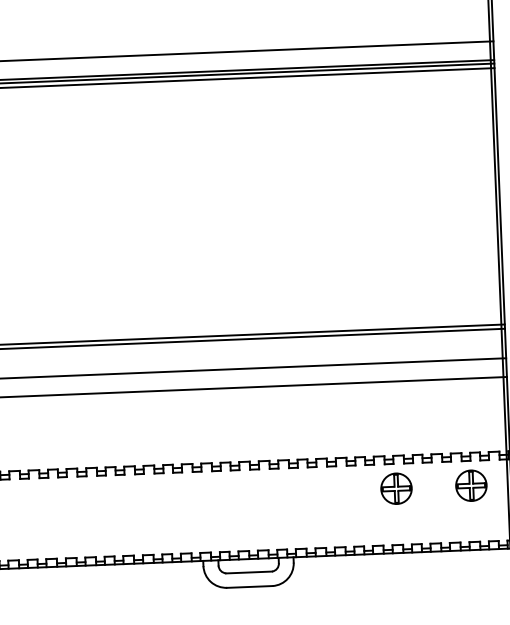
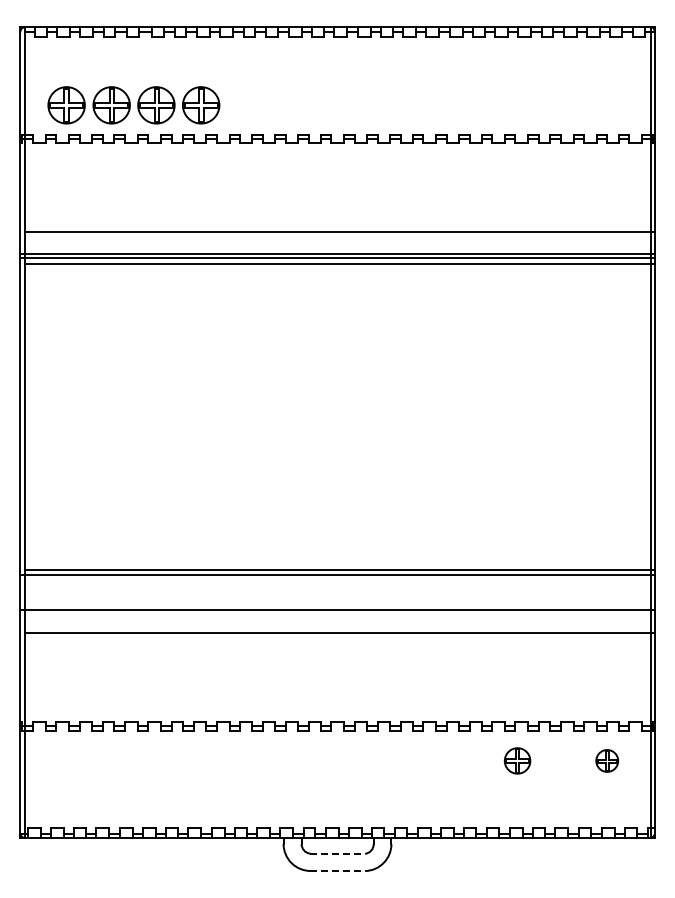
part: (471, 485) -> (607, 760), size x0.6
part: (396, 488) -> (517, 760), size x0.7
line: (249, 572) -> (338, 853), solid -> dashed
line: (250, 587) -> (338, 871), solid -> dashed

